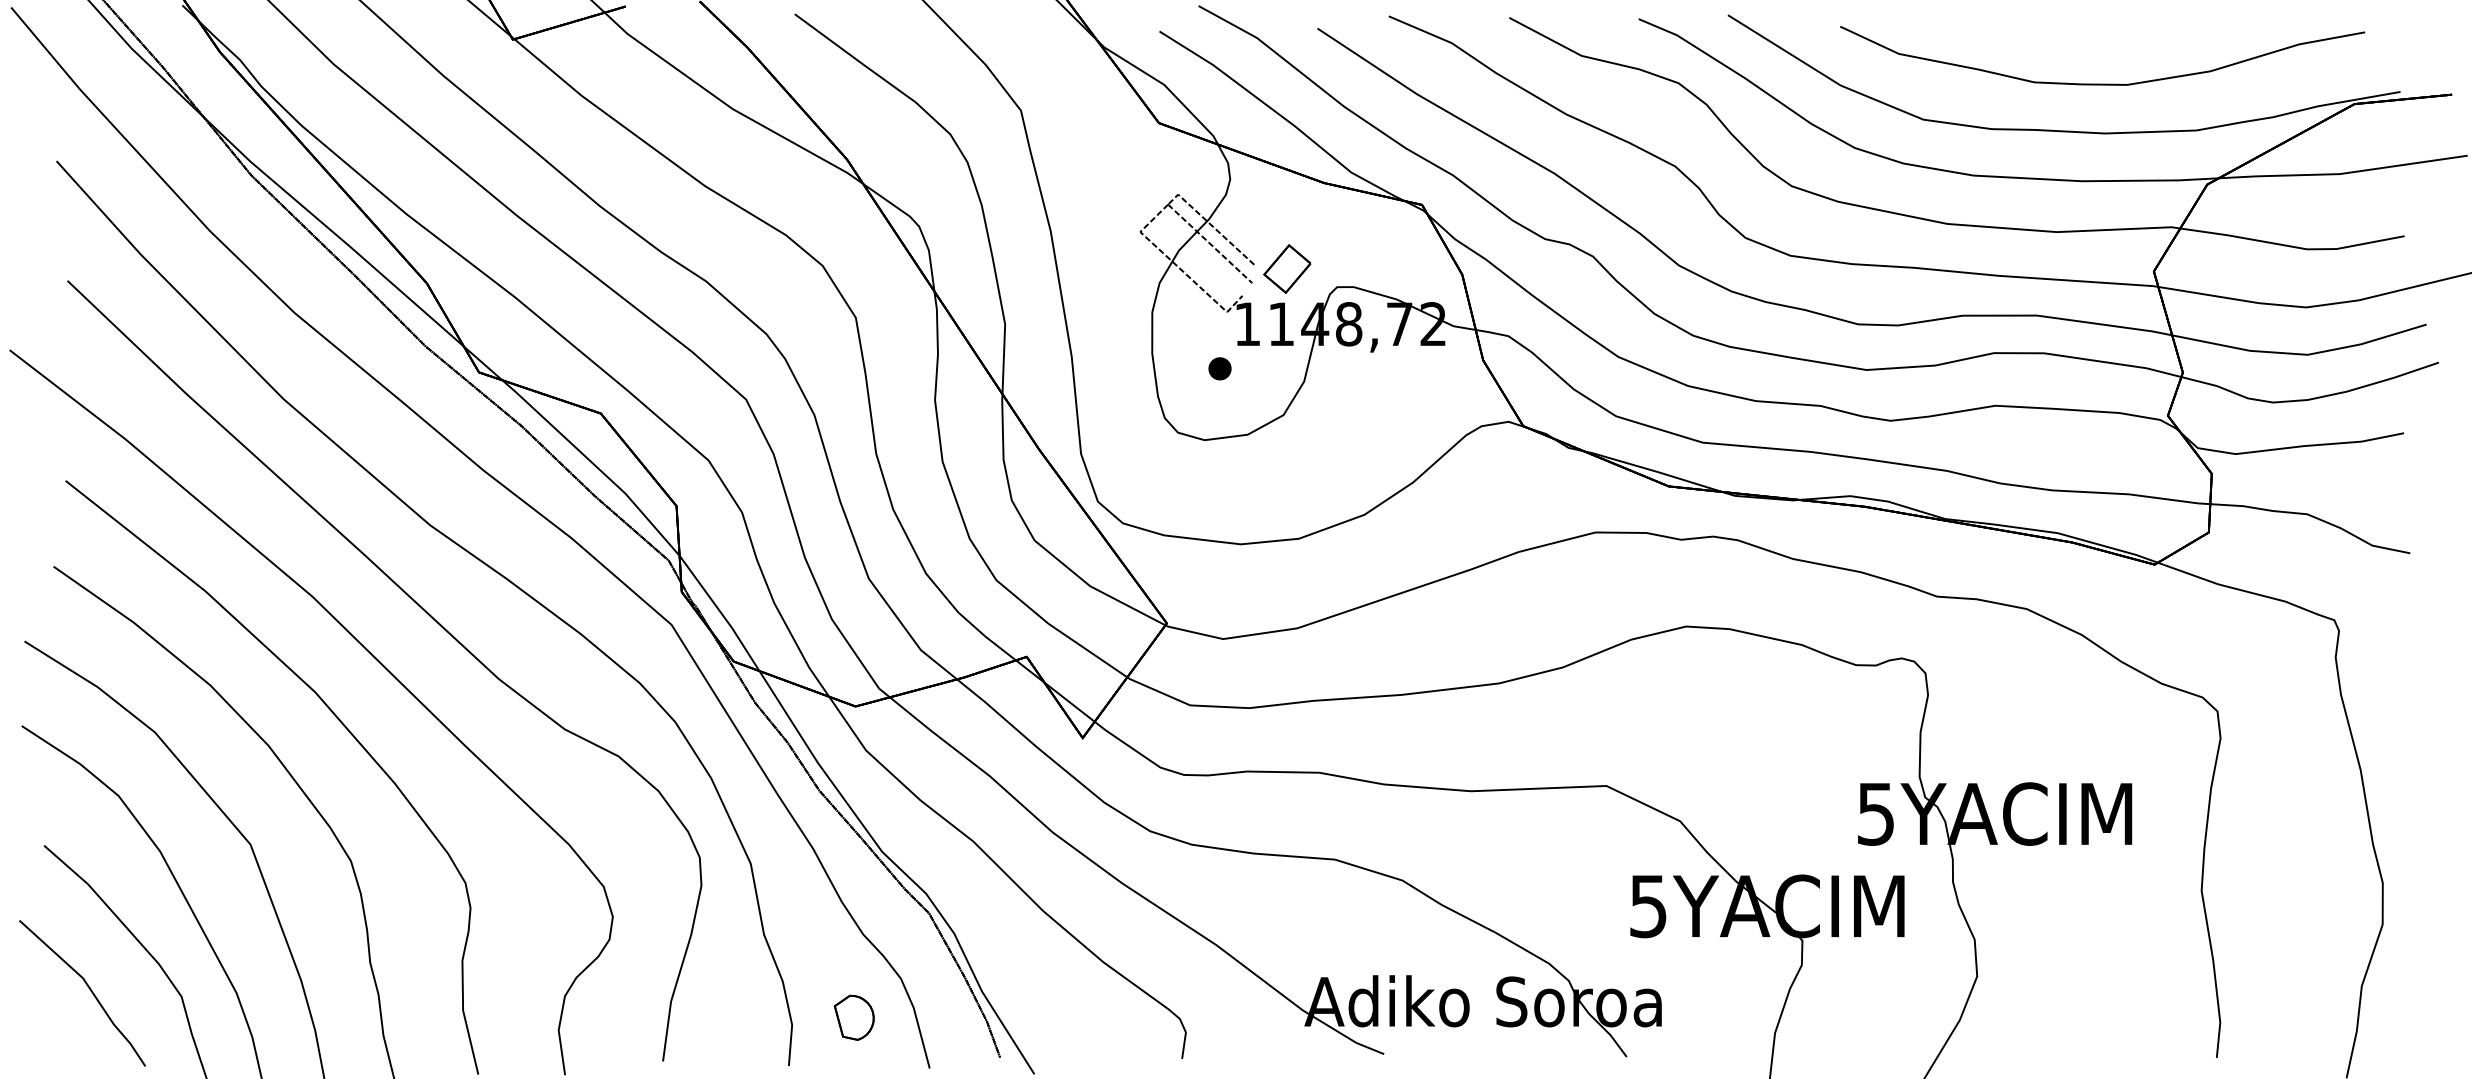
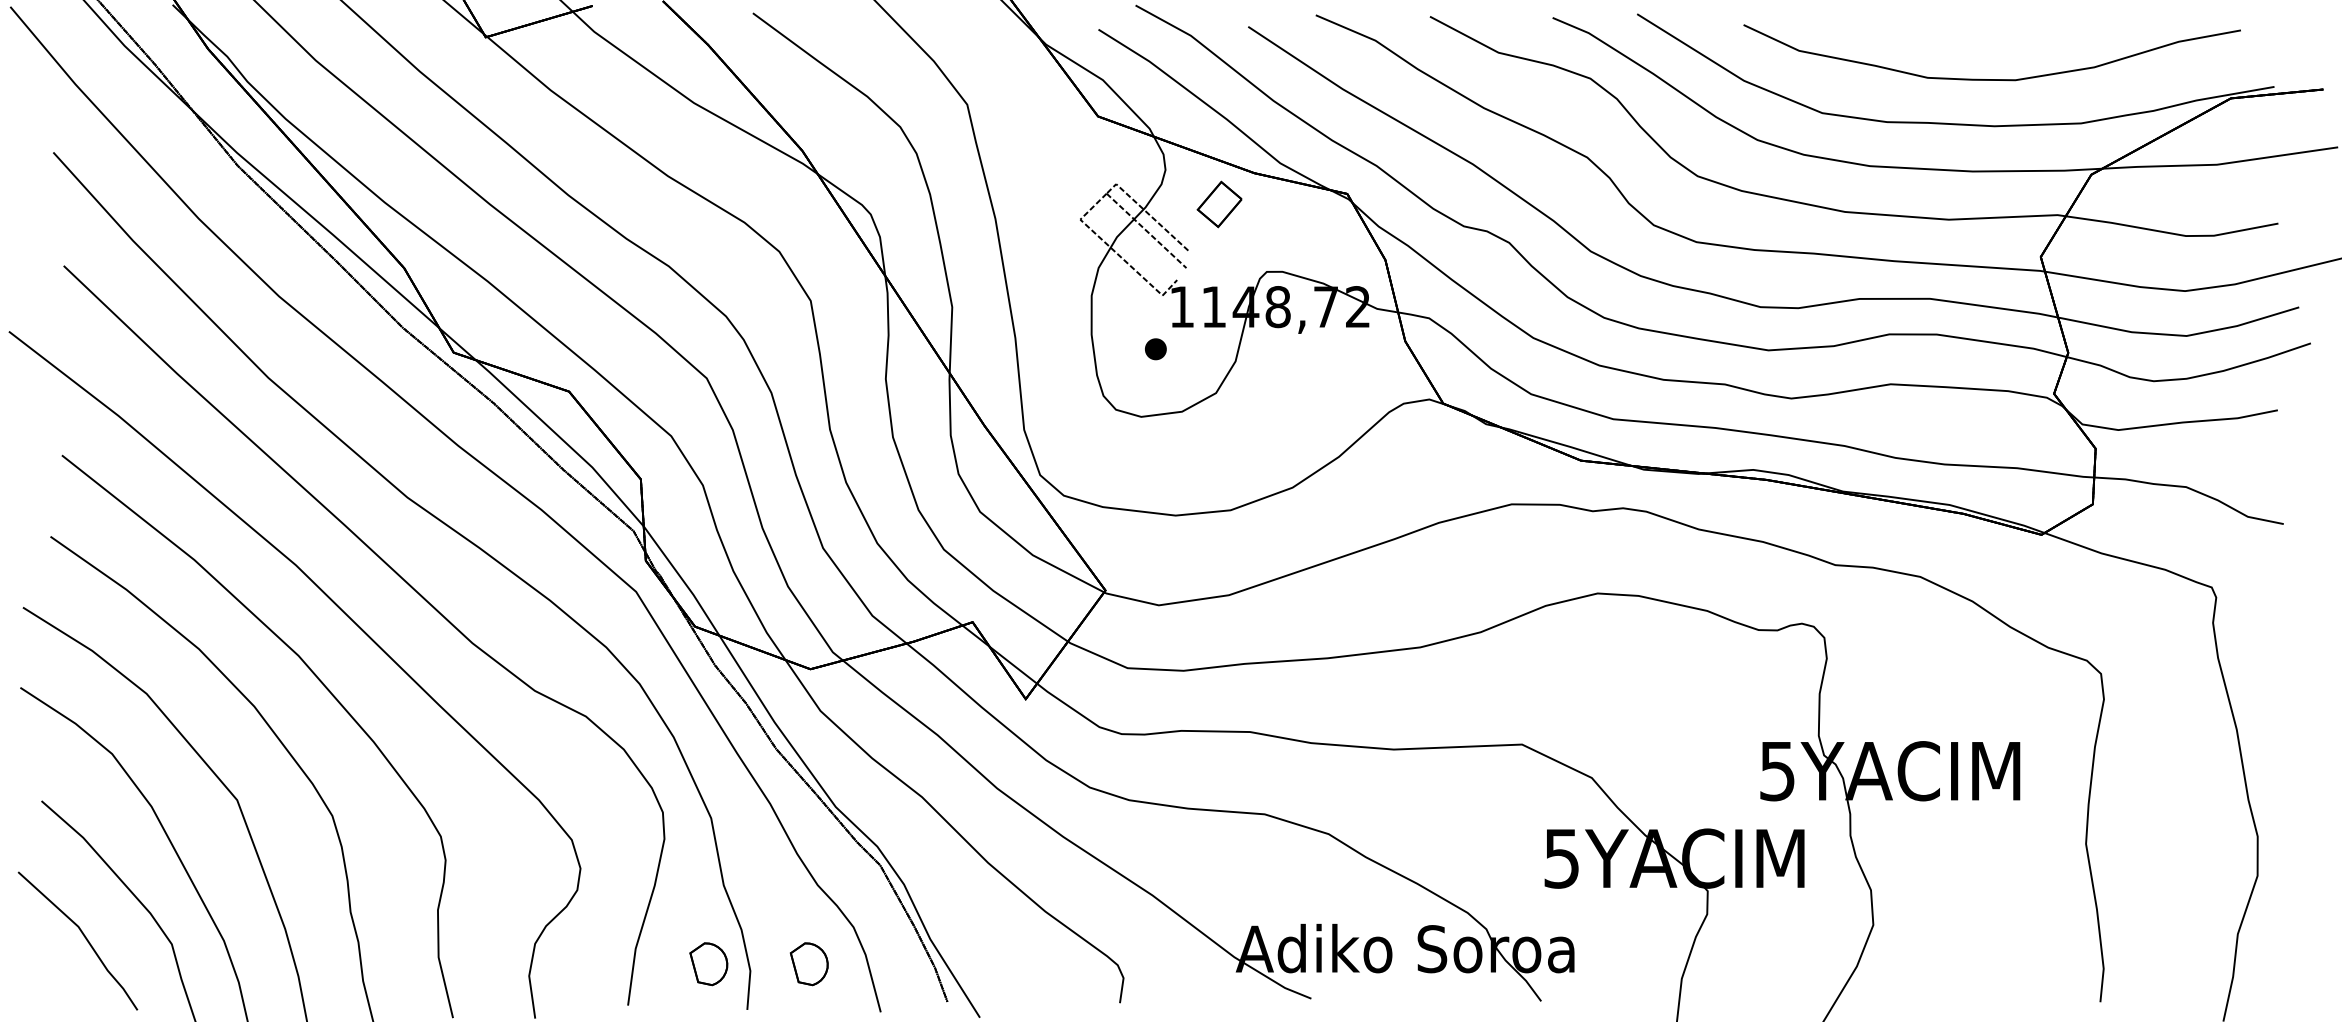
part: (1287, 268) -> (1219, 203), moved
part: (747, 1017) -> (708, 963), added

